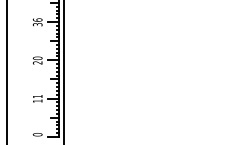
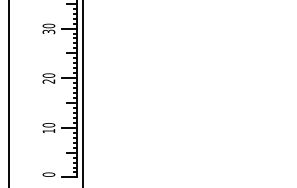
text: (37, 19) -> (48, 25), 36 -> 30
text: (37, 96) -> (48, 125), 11 -> 10

